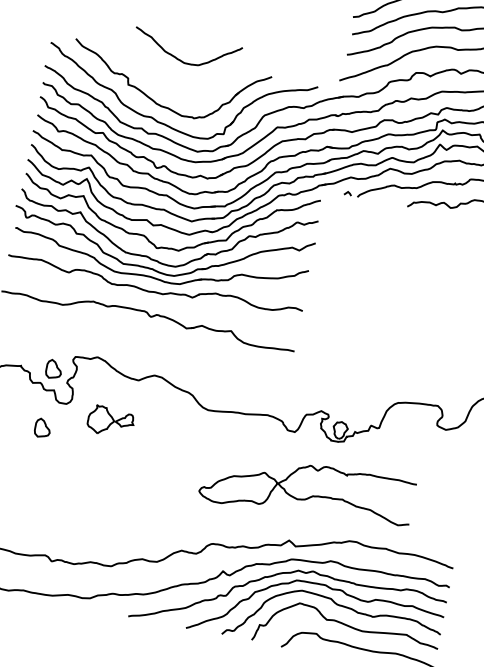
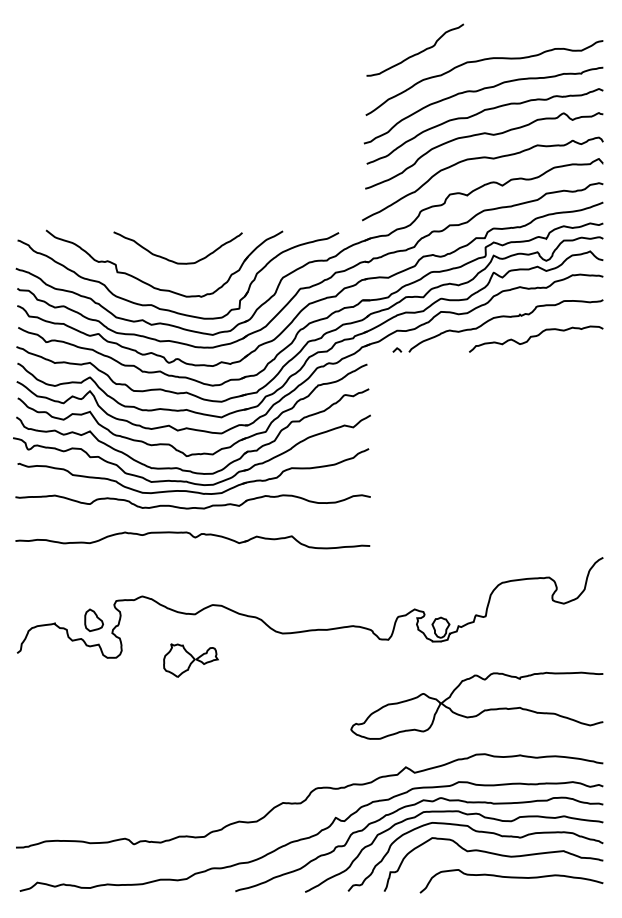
curve: (181, 59) -> (173, 260), moved
part: (110, 421) -> (190, 660), moved
part: (42, 427) -> (93, 690), removed
part: (308, 497) -> (479, 712), moved

